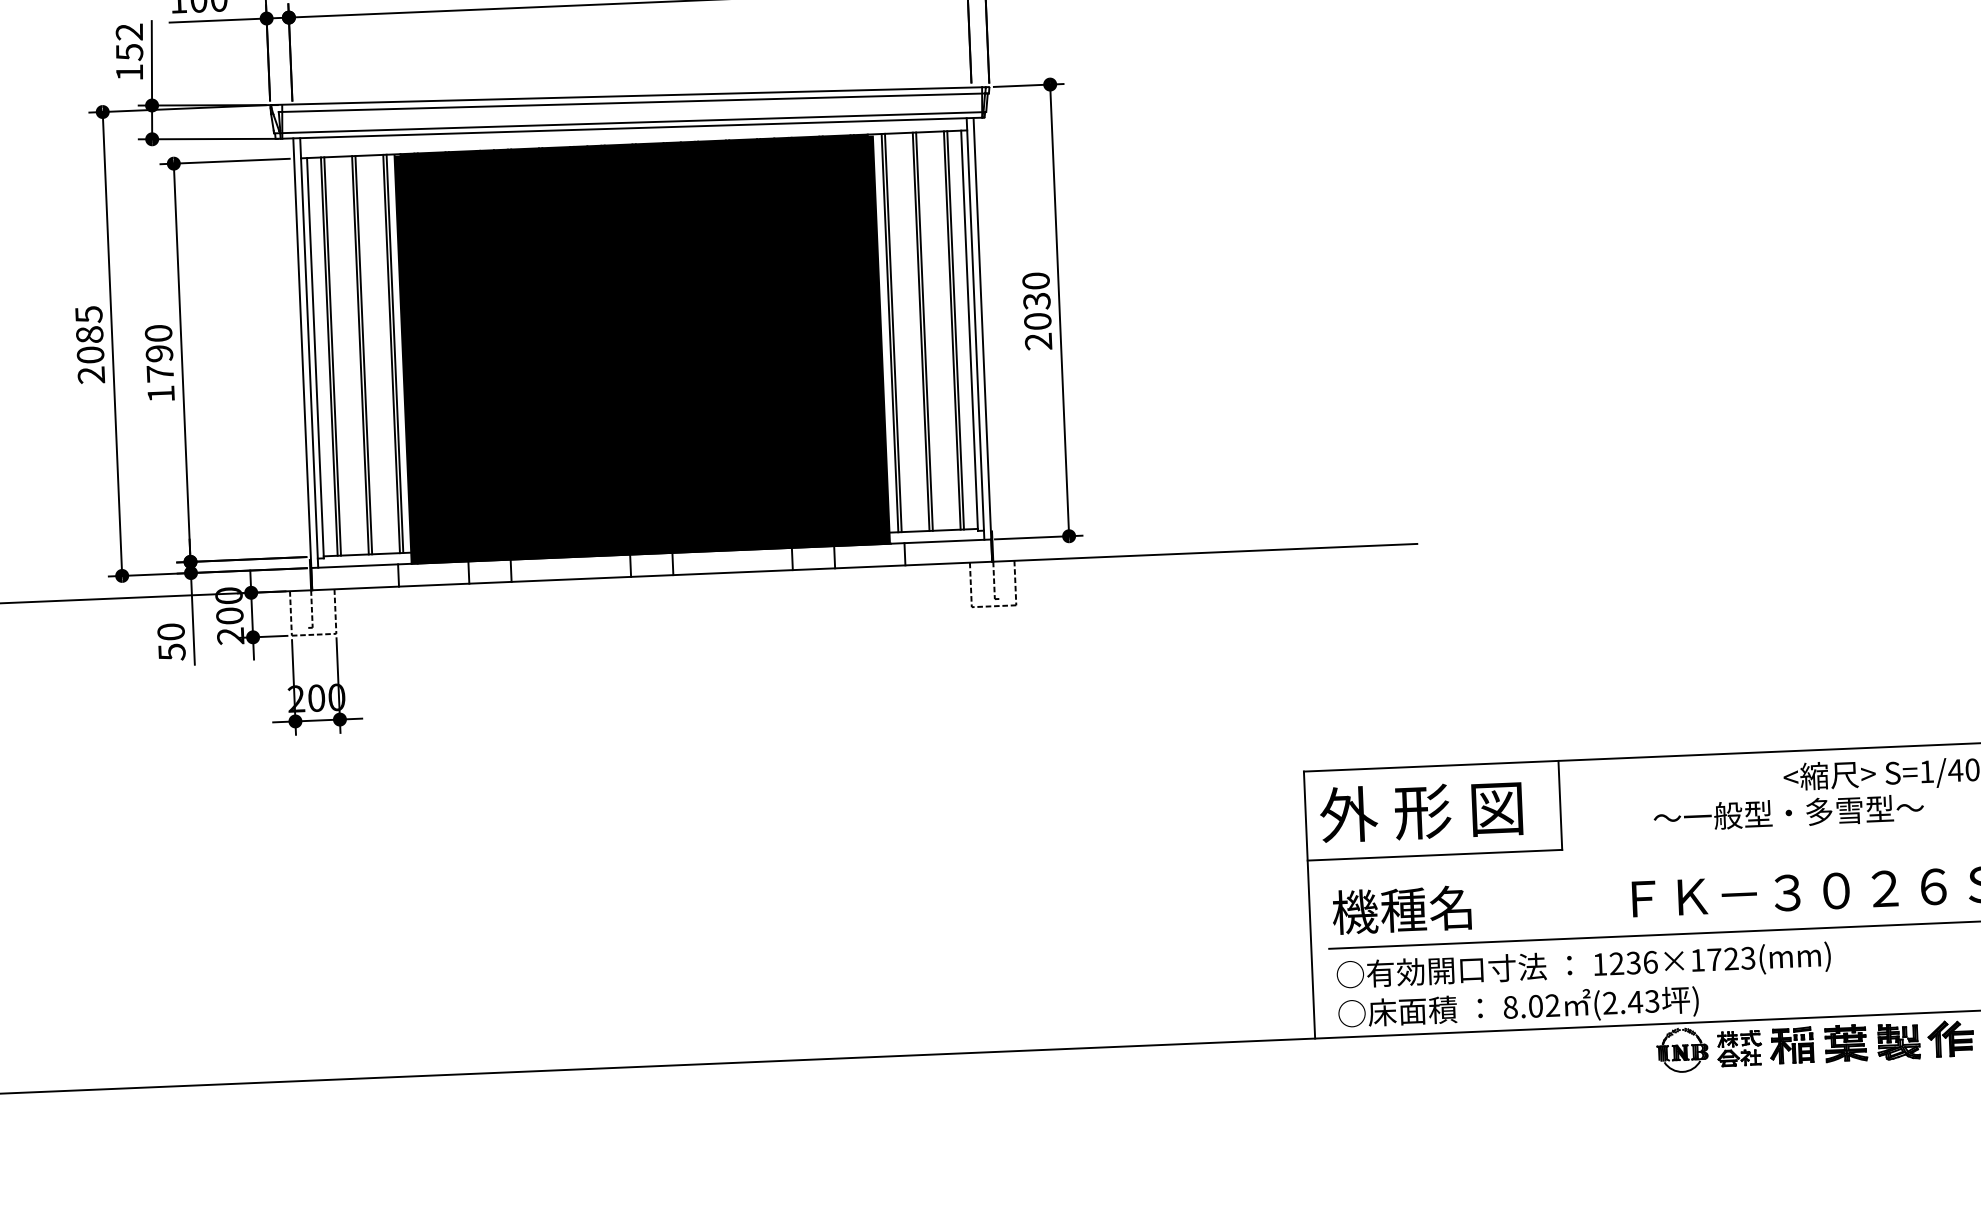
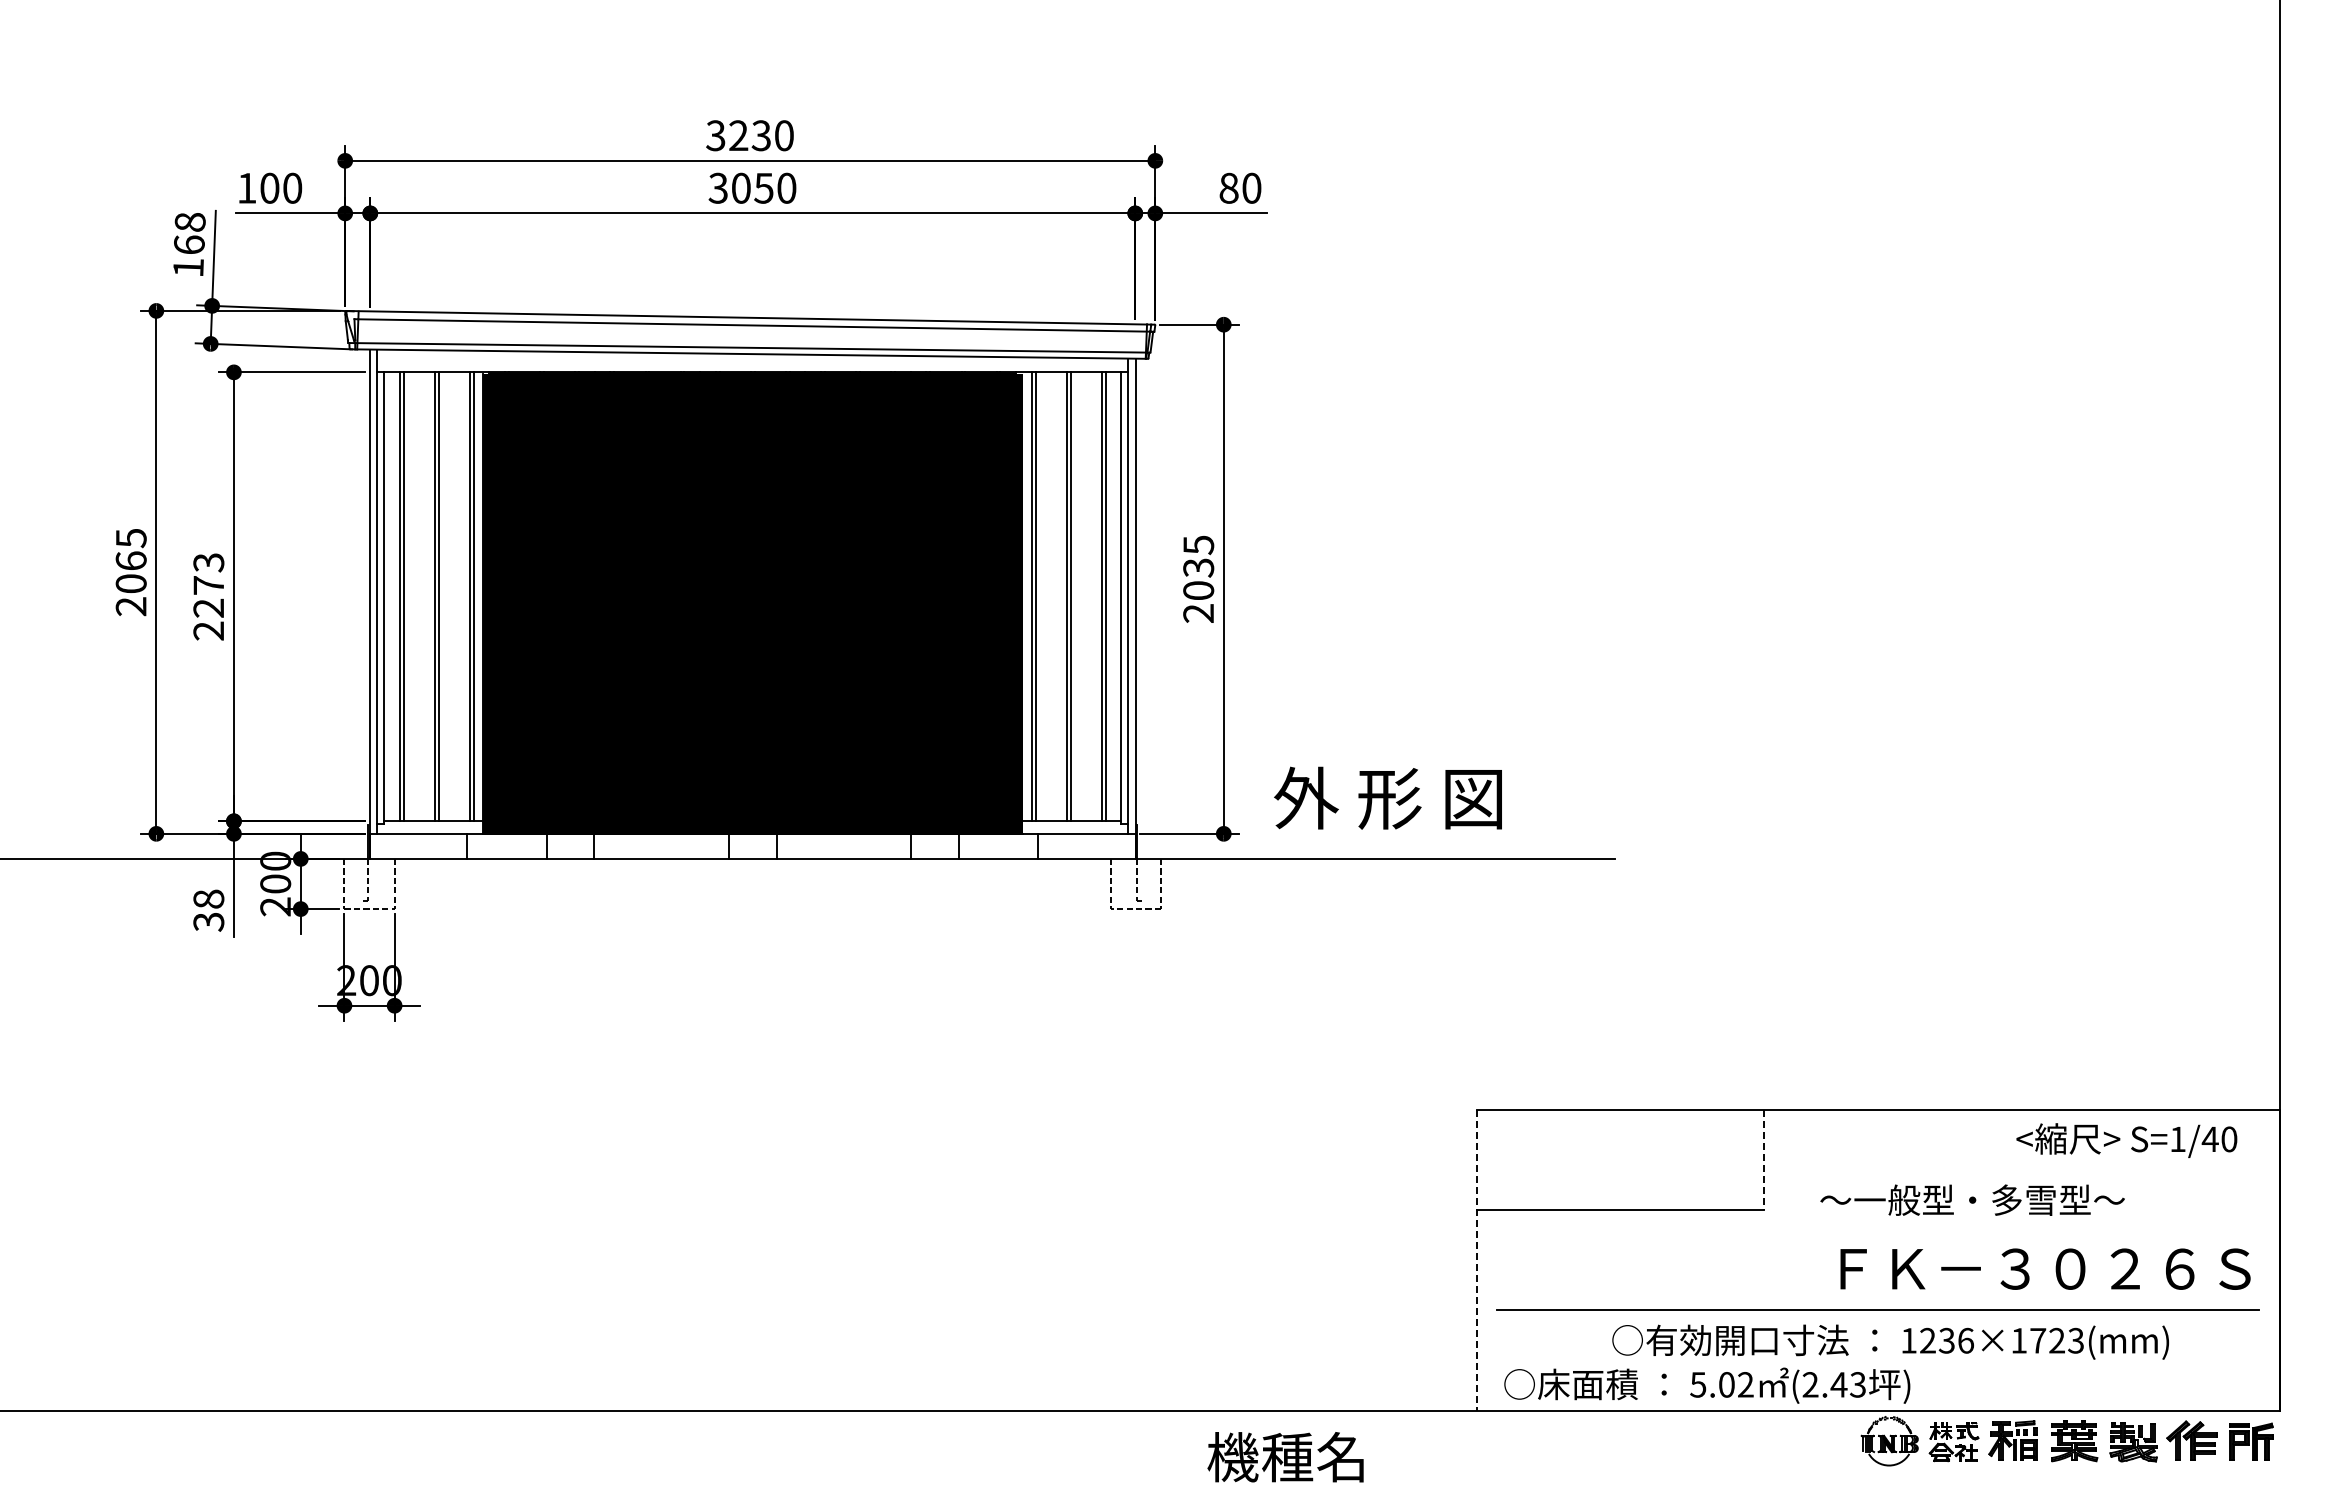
text: (129, 43) -> (189, 234), 152 -> 168
text: (1035, 281) -> (1198, 545), 2030 -> 2035
text: (89, 334) -> (130, 560), 2085 -> 2065
text: (159, 363) -> (208, 596), 1790 -> 2273
text: (171, 641) -> (208, 909), 50 -> 38
line: (1560, 805) -> (1763, 1160), solid -> dashed
text: (1420, 810) -> (1387, 797), moved
text: (1788, 812) -> (1972, 1199), moved
line: (1309, 905) -> (1476, 1260), solid -> dashed
text: (1401, 910) -> (1285, 1457), moved
text: (1583, 965) -> (1890, 1341), moved
text: (1510, 1007) -> (1698, 1384), 8.02 -> 5.02

